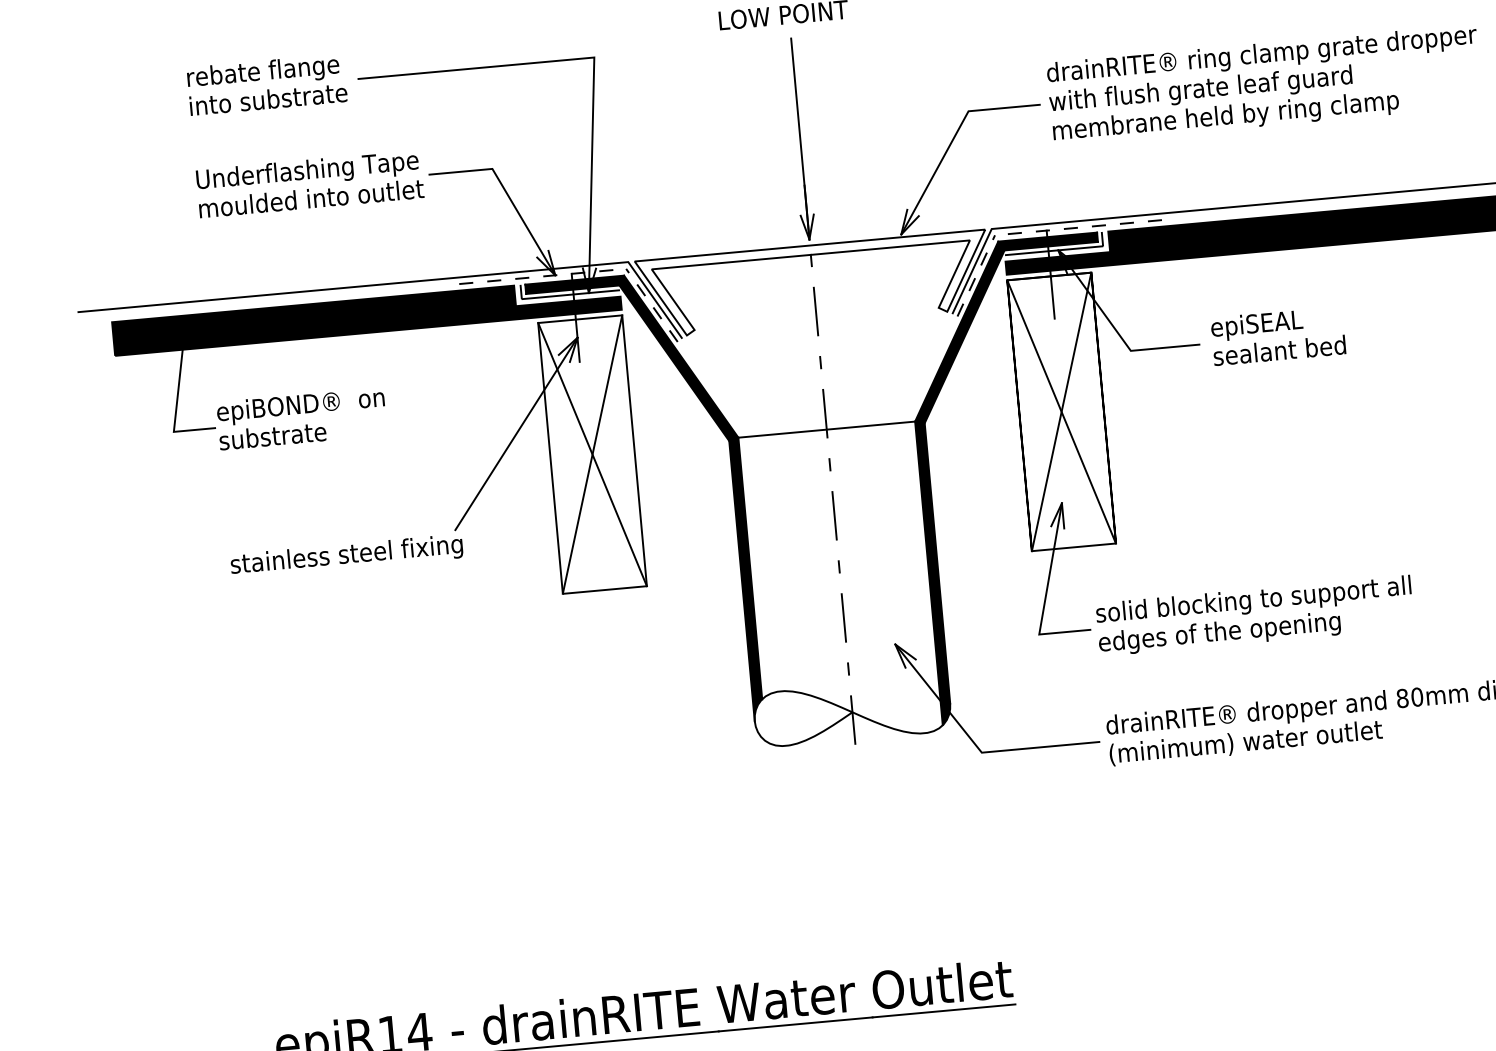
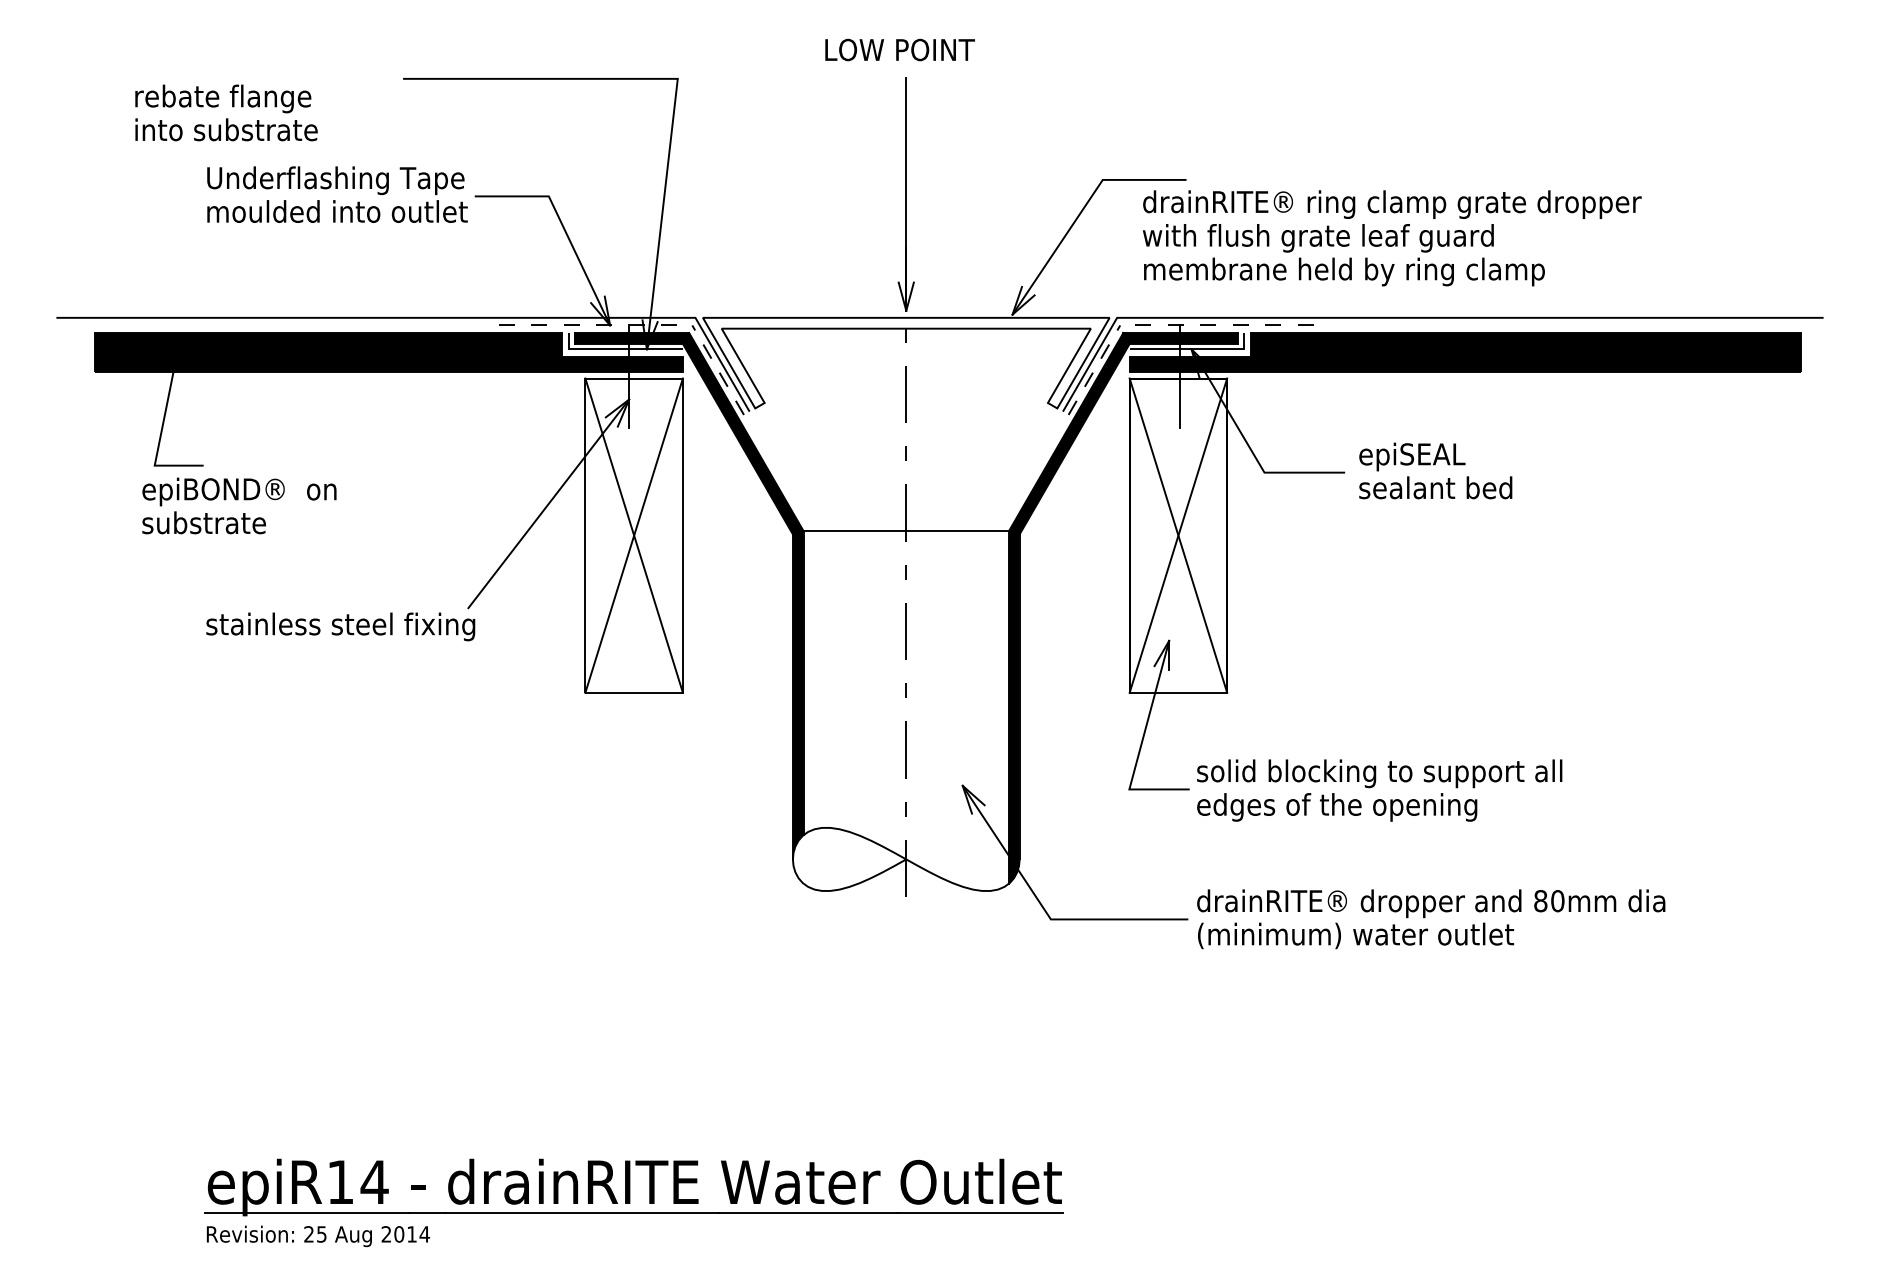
text: (267, 84) -> (226, 112), moved
text: (1263, 84) -> (1391, 238), moved
text: (301, 418) -> (239, 505), moved

